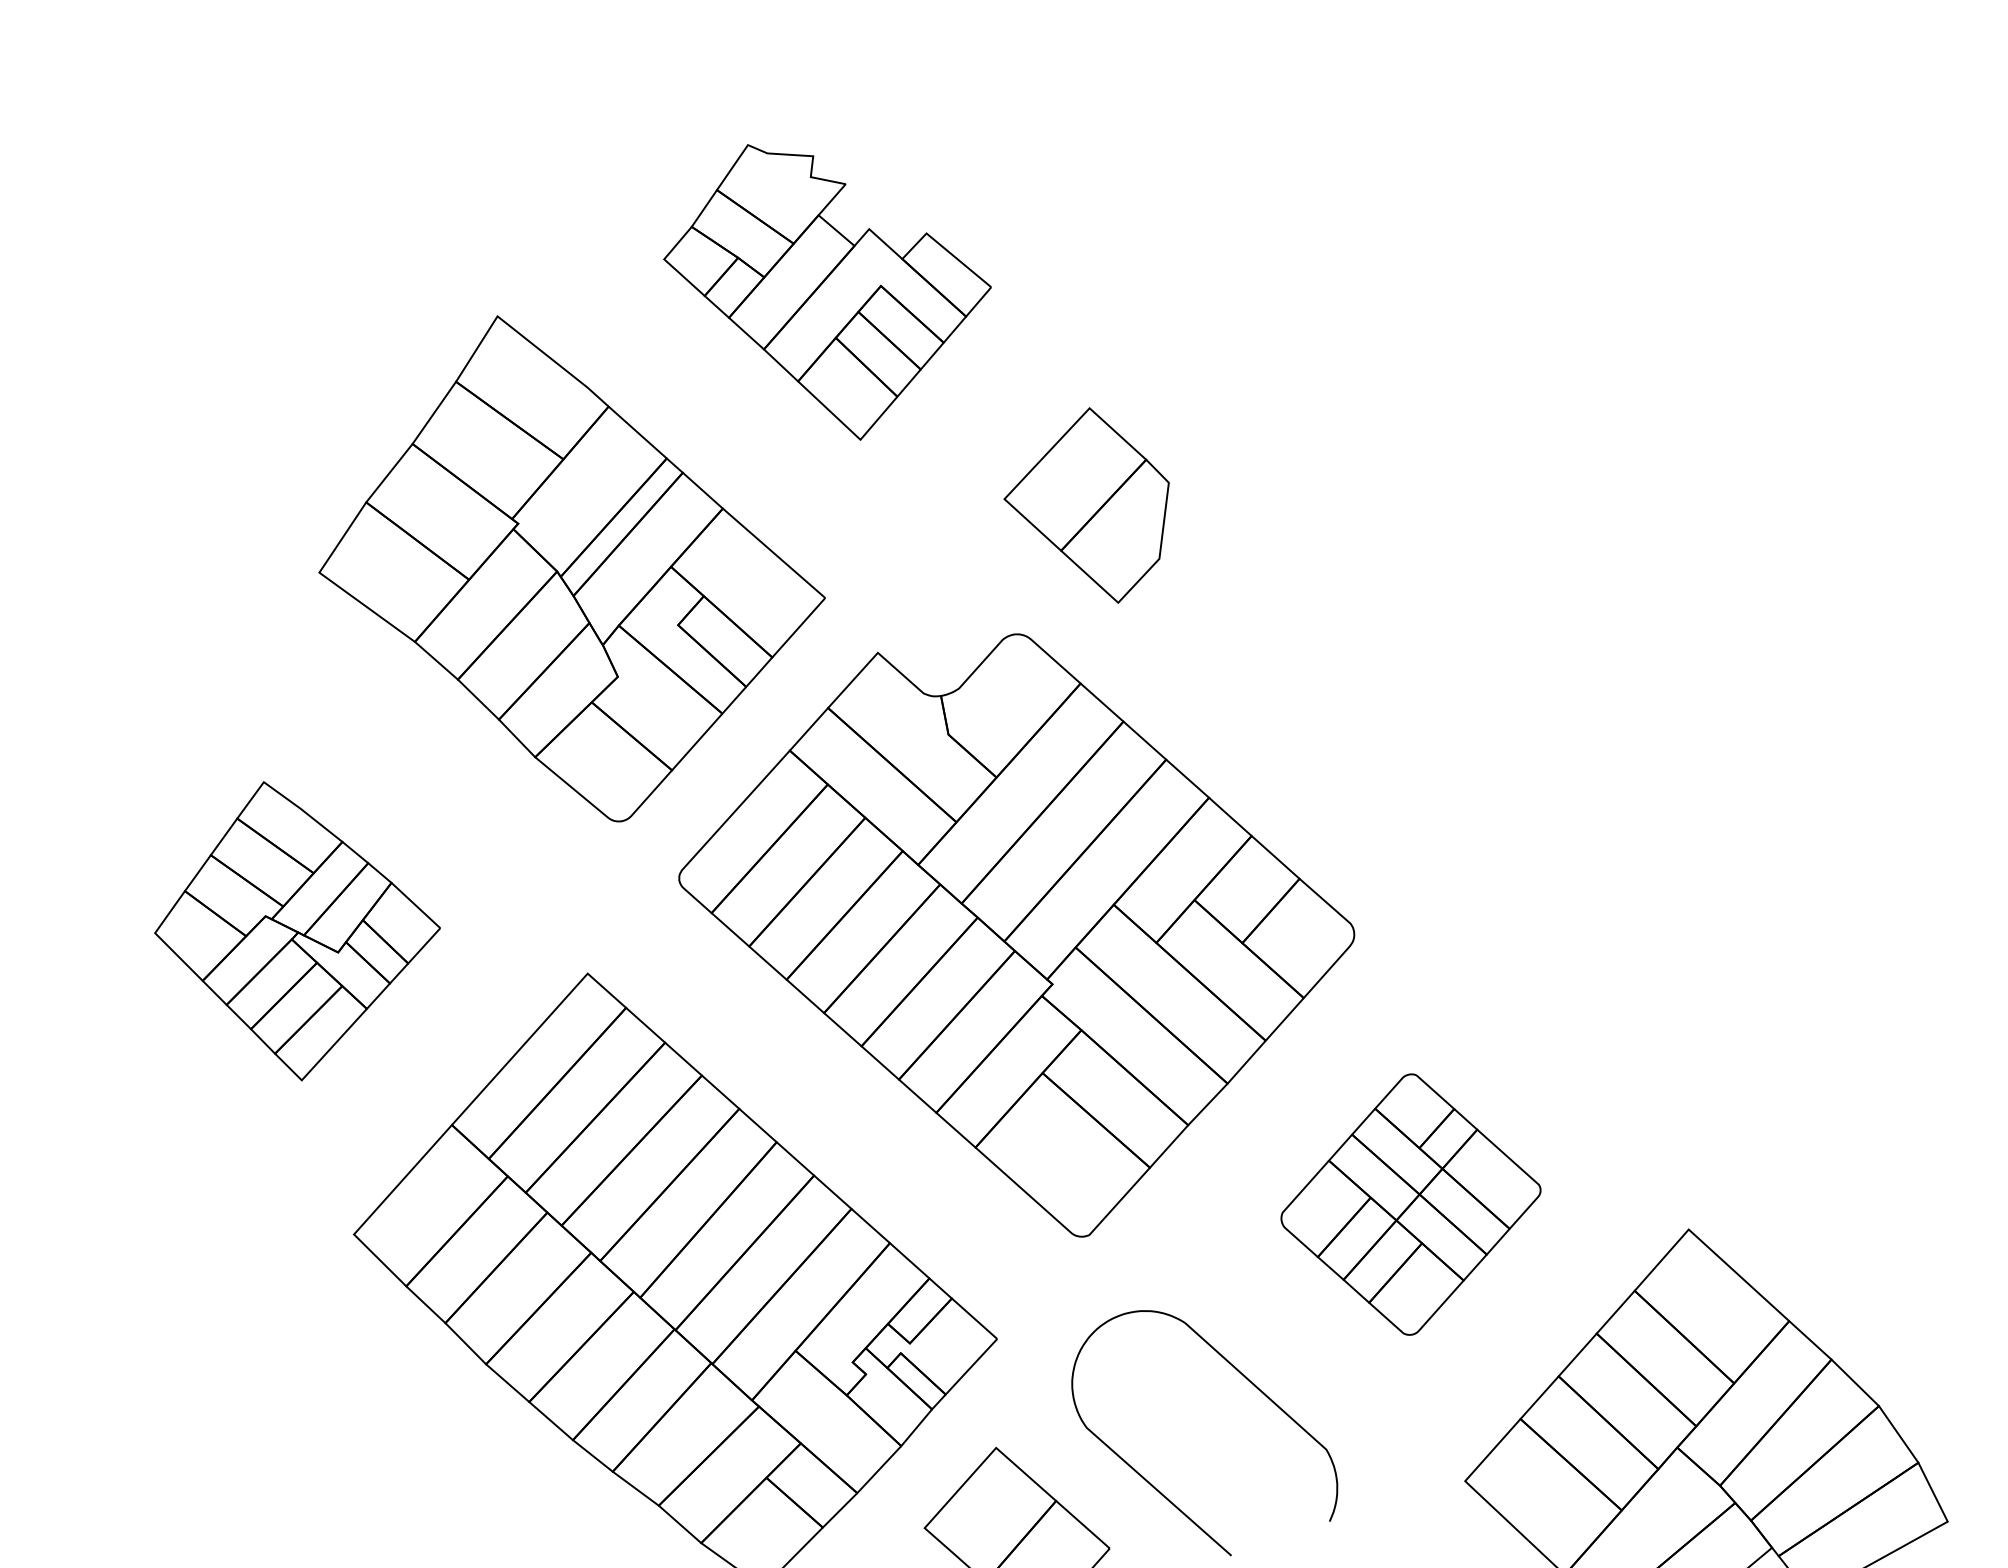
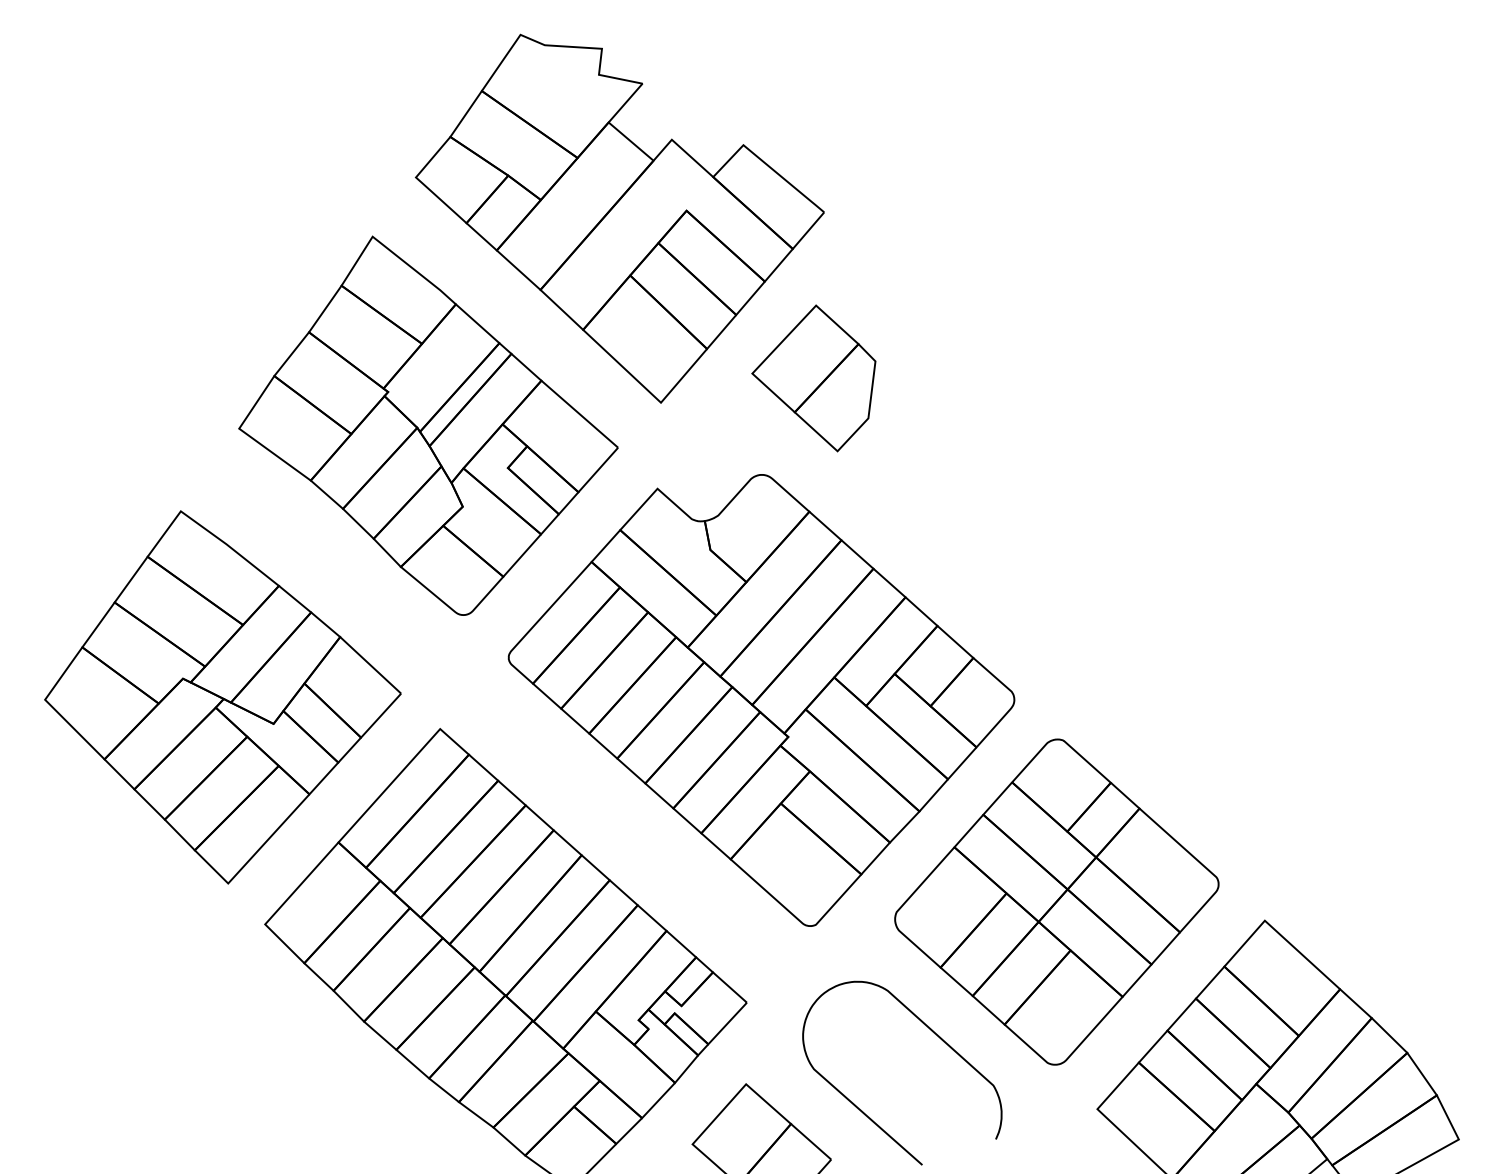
part: (827, 292) -> (619, 218), size x1.67
part: (297, 930) -> (222, 696), size x1.67
part: (1410, 1204) -> (1056, 901), size x1.67

